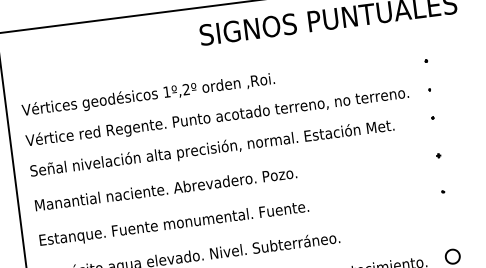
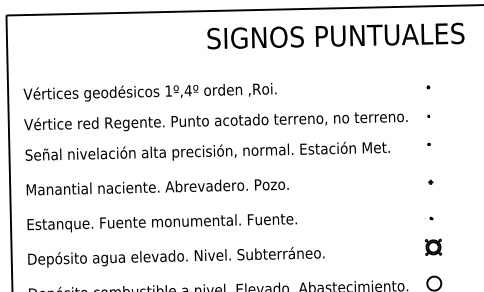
text: (185, 89) -> (187, 90), 1º,2º -> 1º,4º
part: (448, 219) -> (433, 246), added

